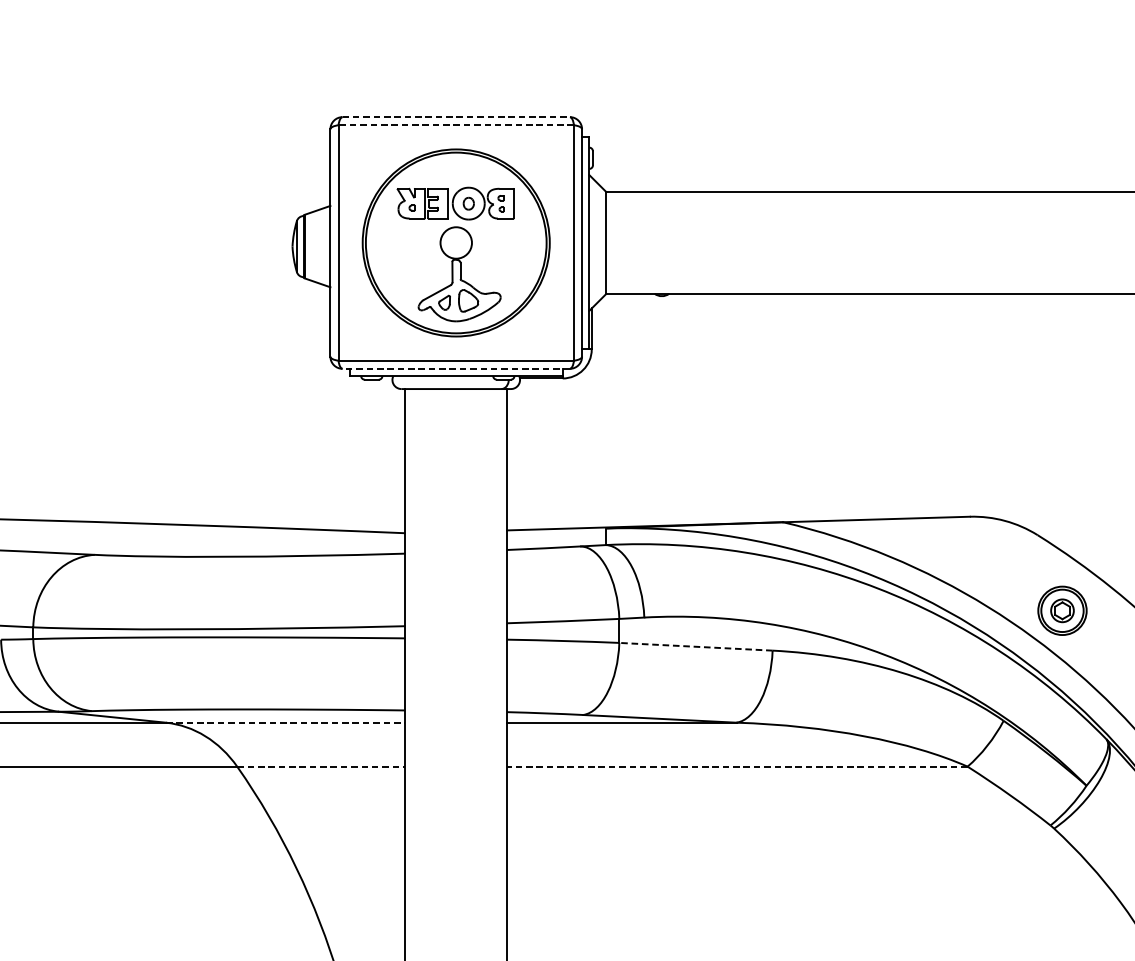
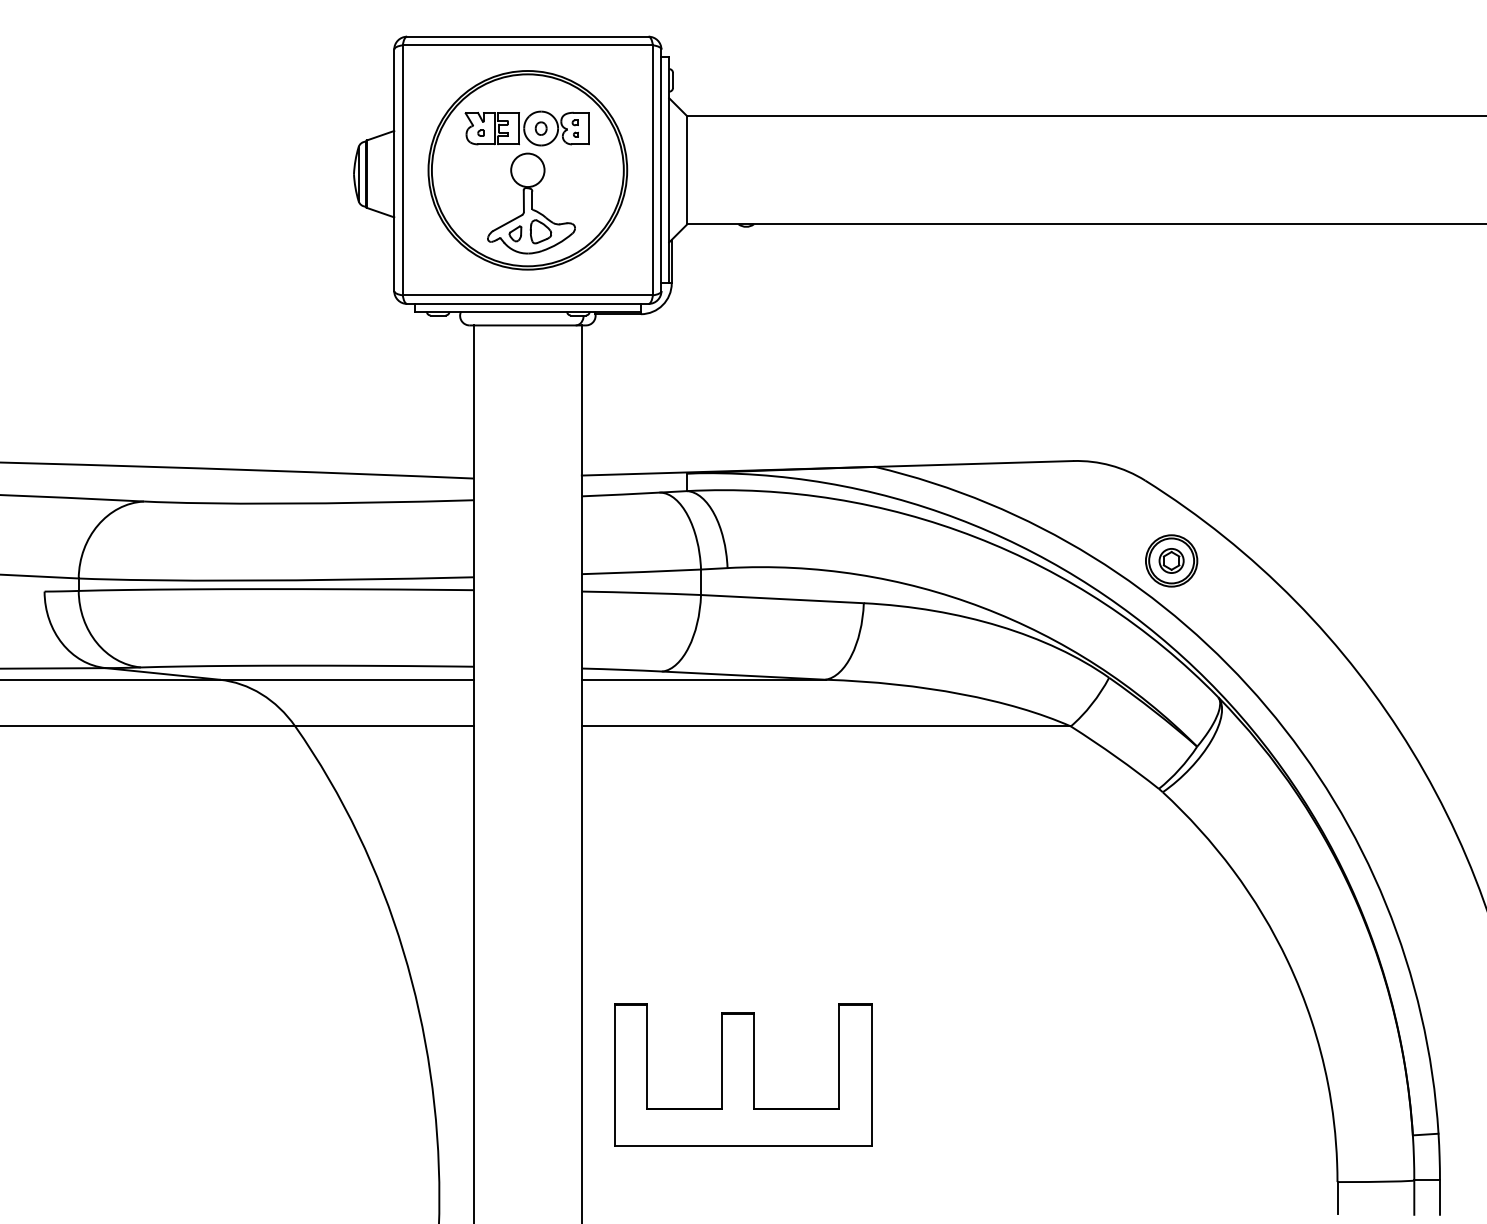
line: (455, 116) -> (527, 36), dashed -> solid
line: (455, 125) -> (527, 45), dashed -> solid
line: (455, 368) -> (527, 303), dashed -> solid
line: (695, 647) -> (781, 599), dashed -> solid
line: (286, 722) -> (347, 679), dashed -> solid
line: (322, 766) -> (385, 726), dashed -> solid
line: (737, 766) -> (826, 726), dashed -> solid

